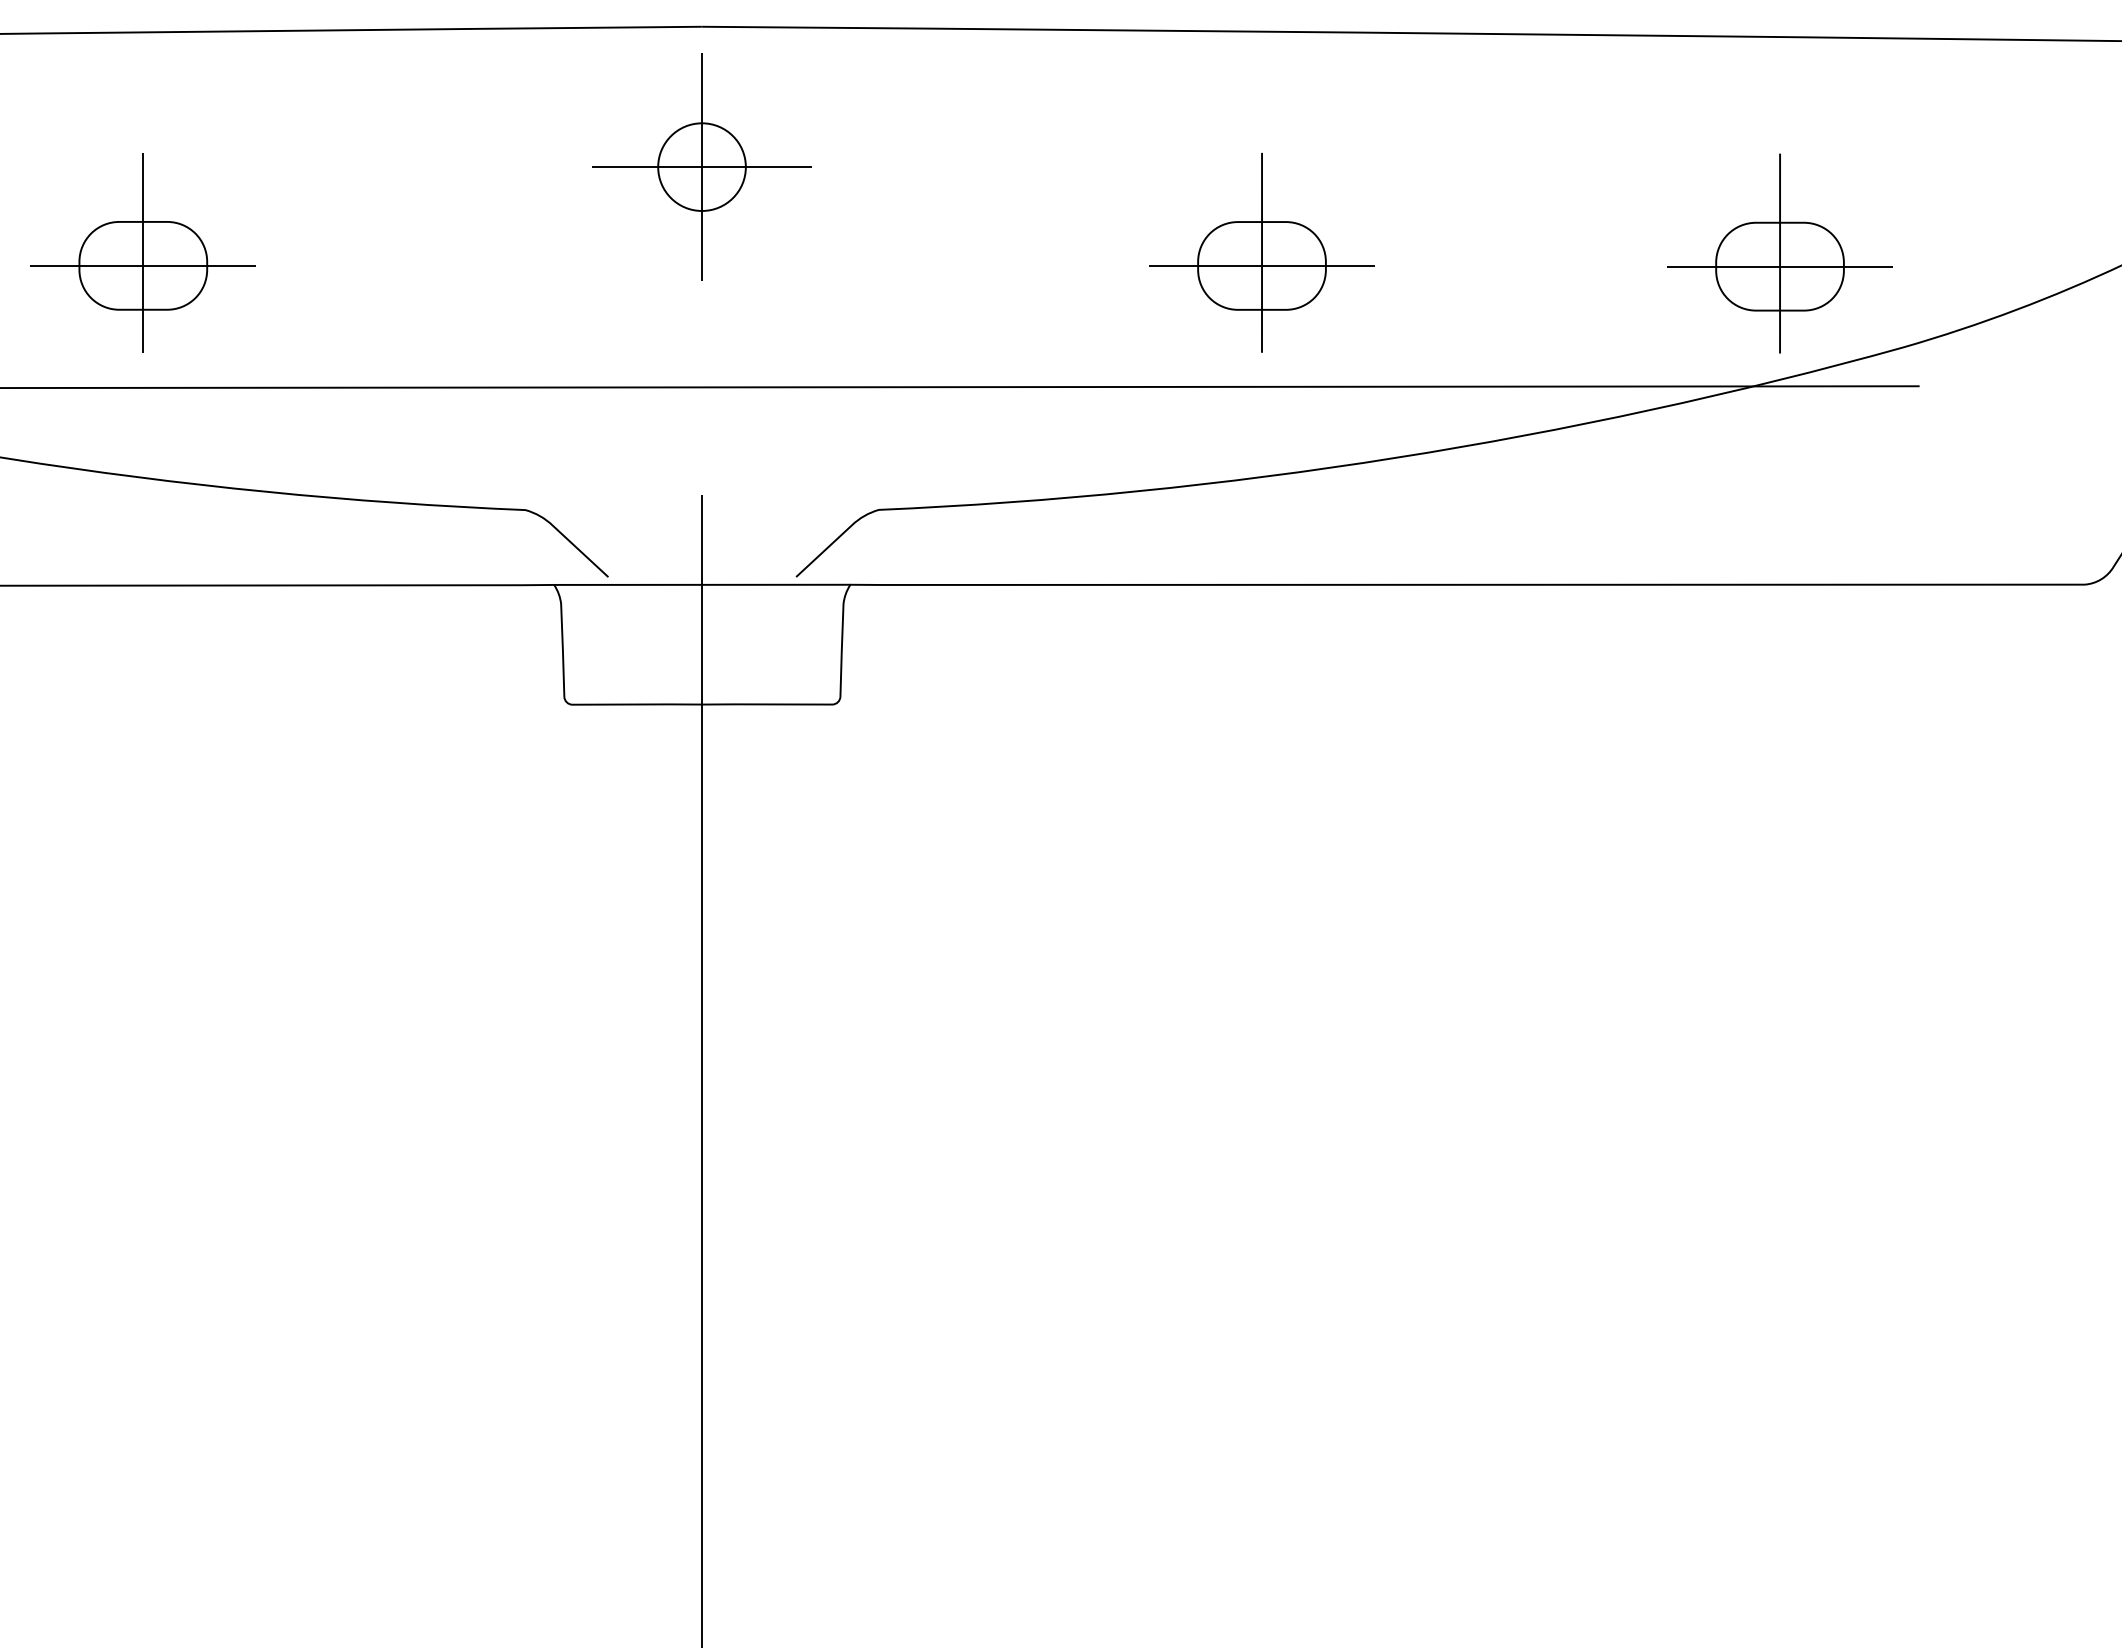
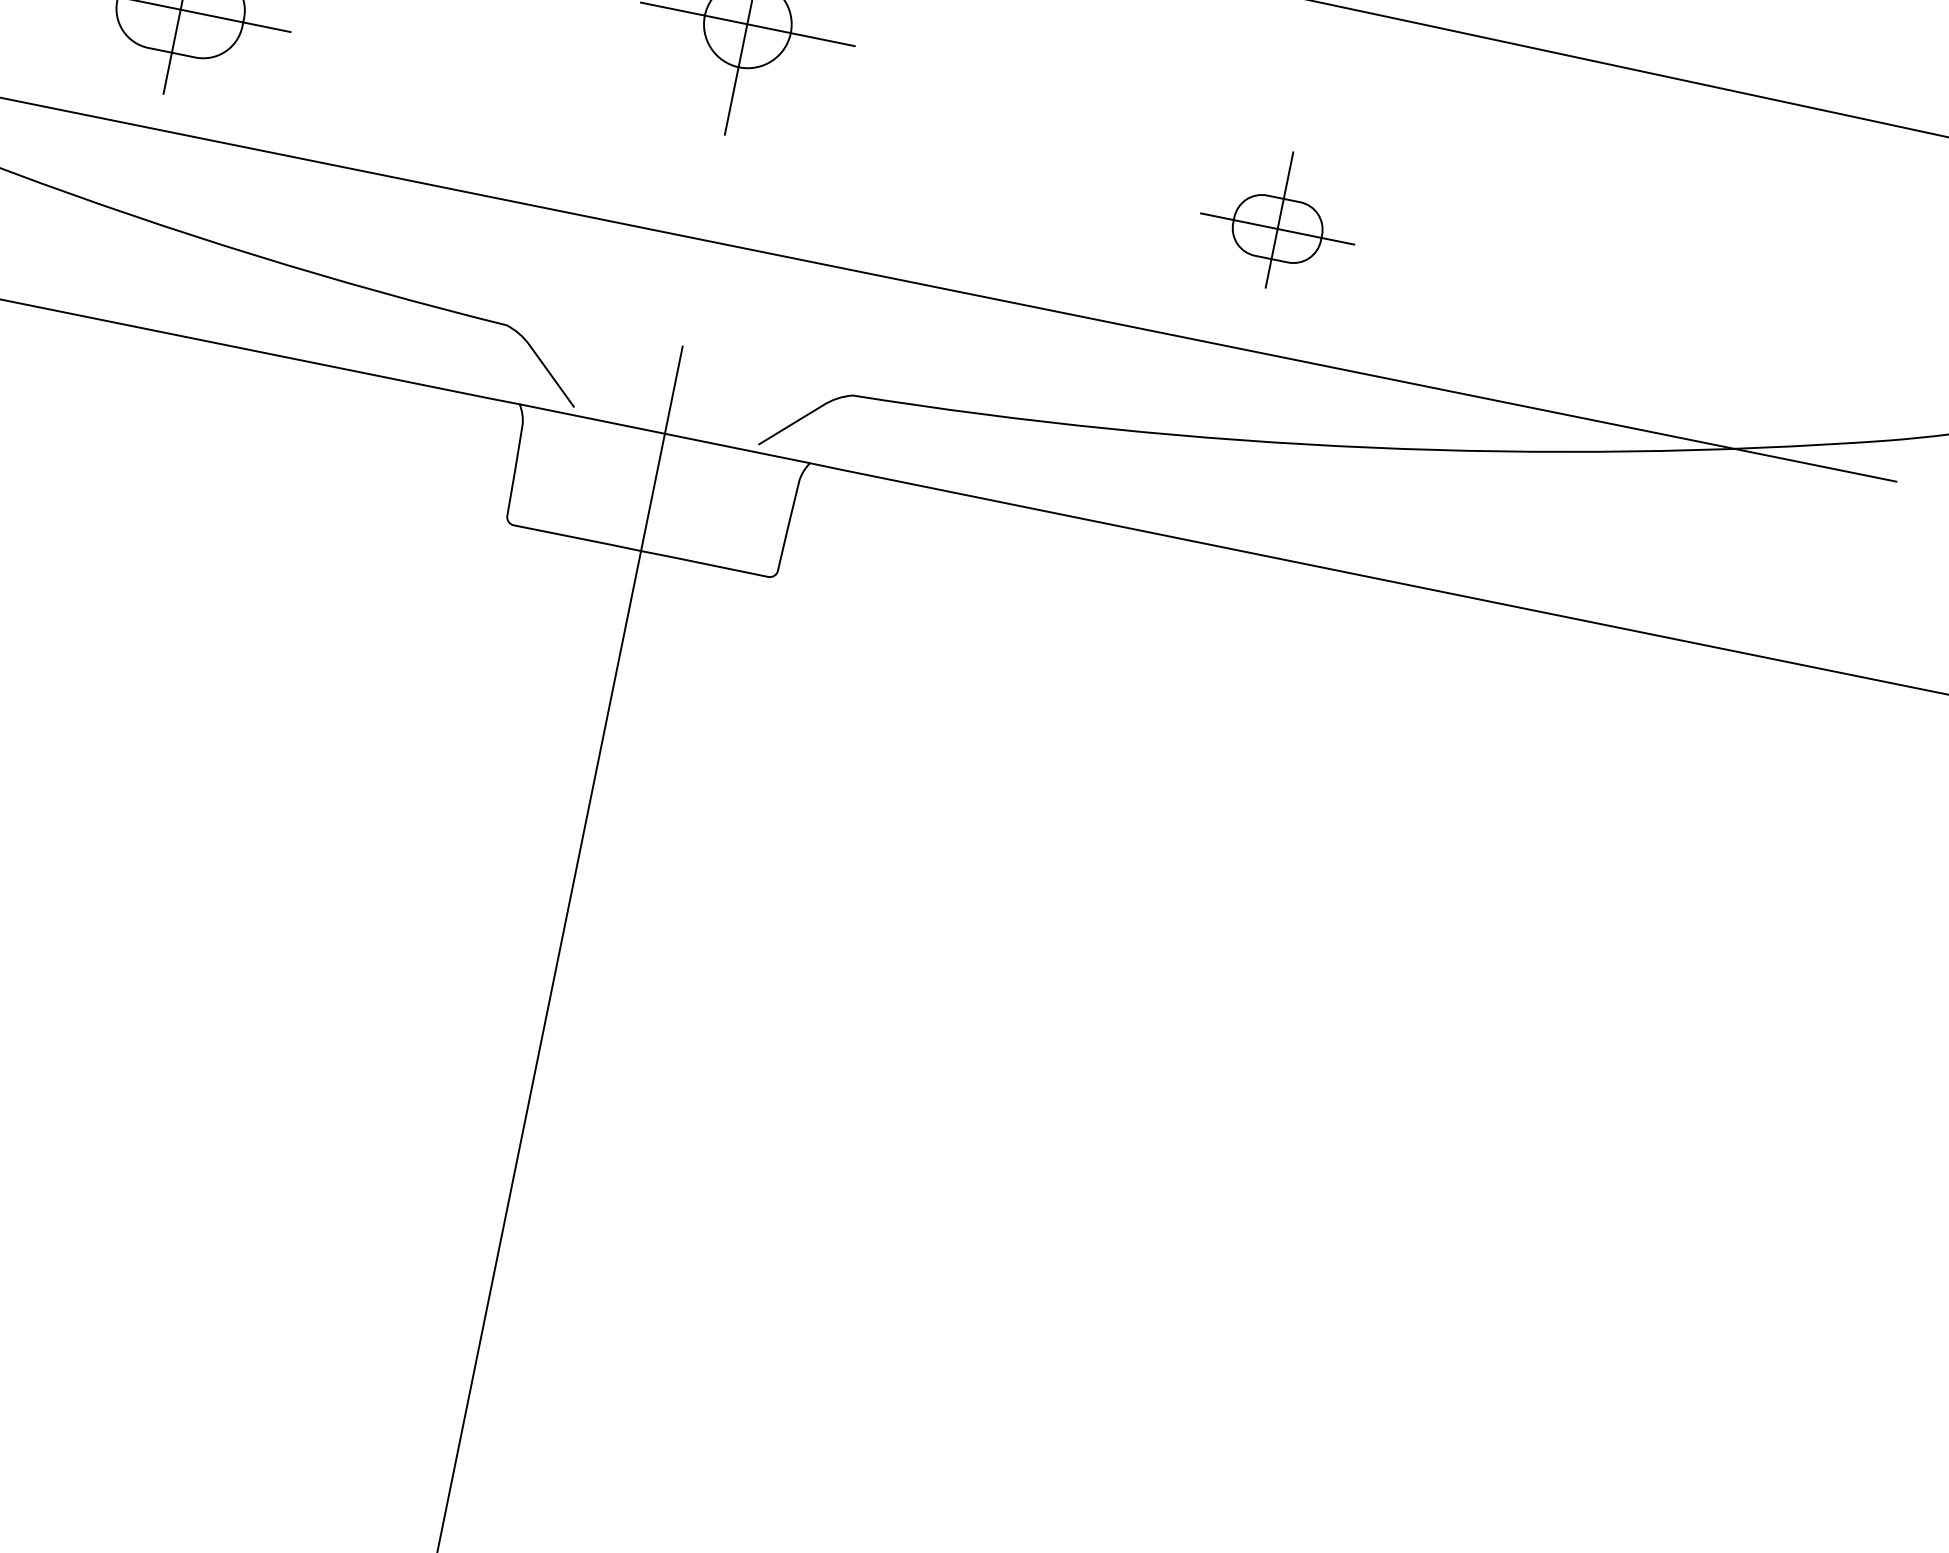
part: (1261, 252) -> (1279, 219), size x0.7
part: (1779, 253) -> (1786, 323), removed

